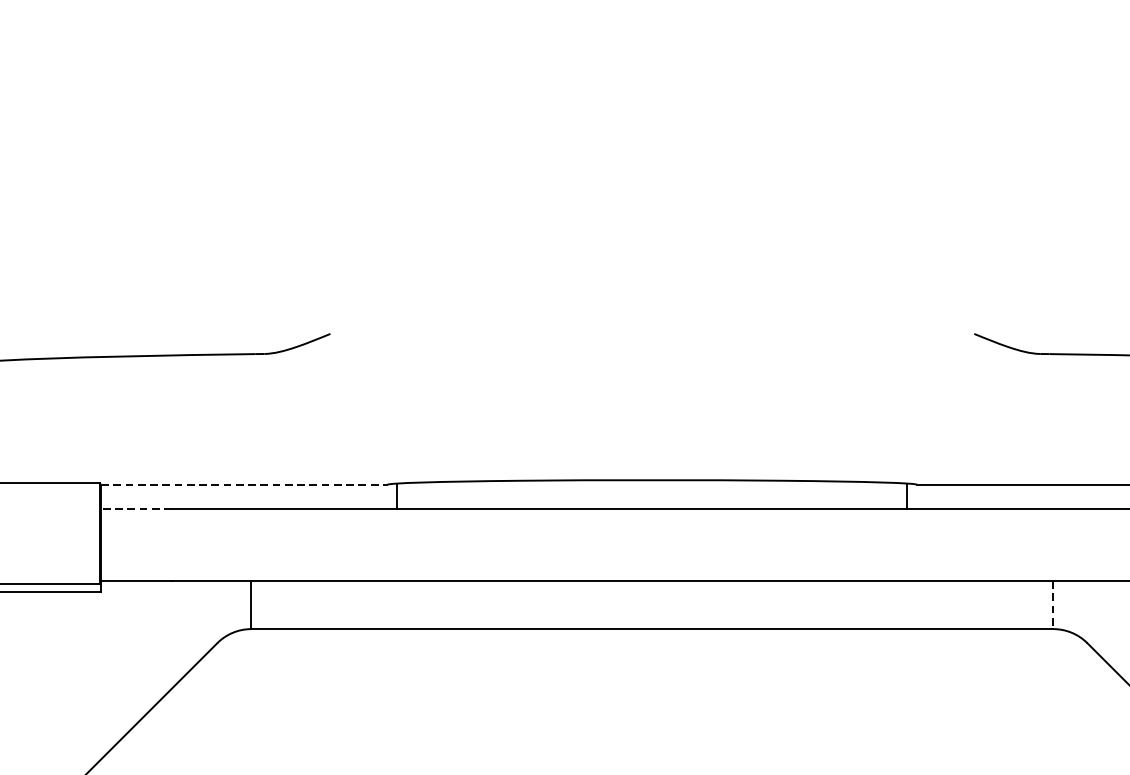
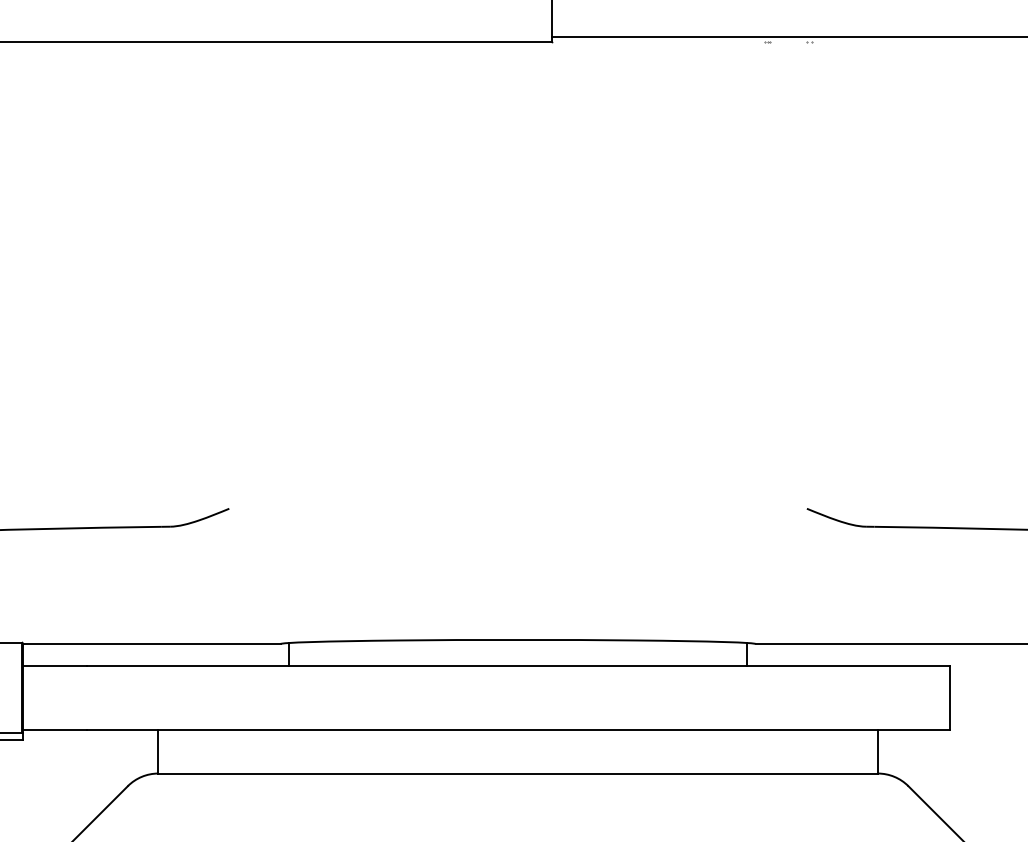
line: (244, 485) -> (152, 644), dashed -> solid
line: (136, 508) -> (55, 665), dashed -> solid
line: (1052, 604) -> (877, 751), dashed -> solid

